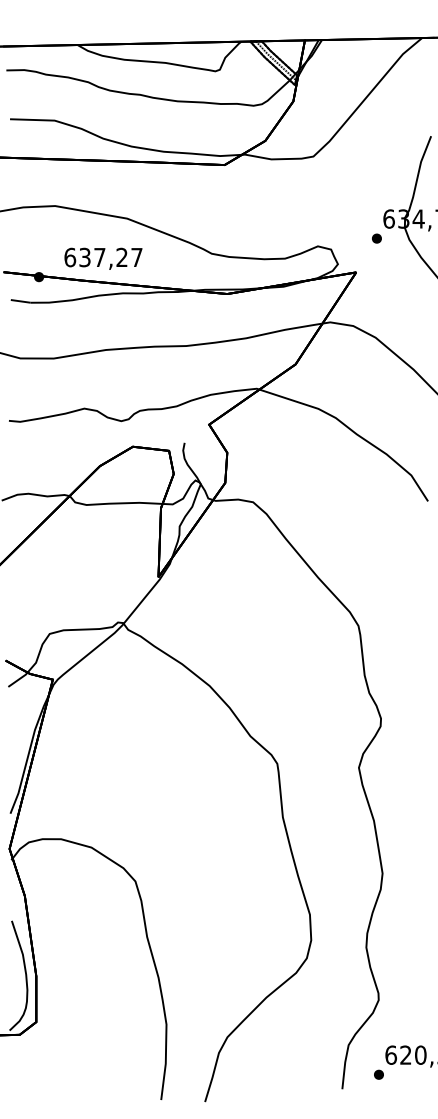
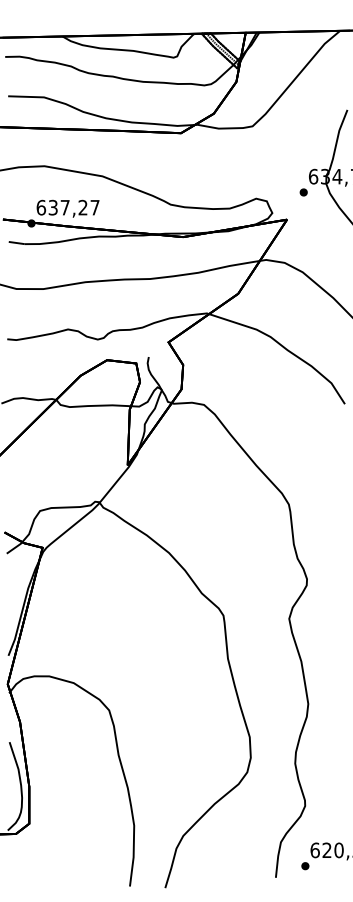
text: (103, 258) -> (68, 208), moved

